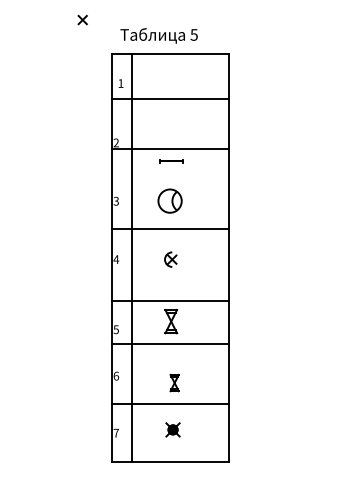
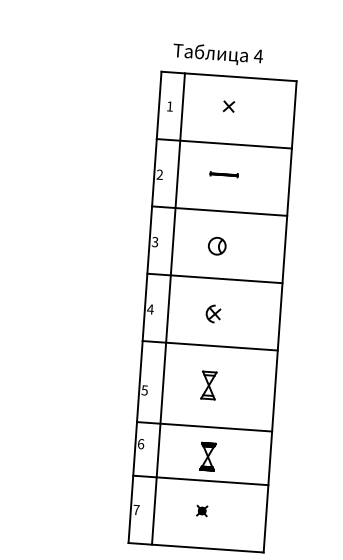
part: (82, 19) -> (228, 105), moved
text: (194, 34) -> (258, 55), 5 -> 4
line: (169, 99) -> (223, 143), moved
line: (169, 148) -> (219, 210), moved
part: (171, 161) -> (223, 175), moved
part: (169, 200) -> (216, 245), size x0.62
line: (169, 301) -> (209, 346), moved
line: (169, 344) -> (203, 426), moved
part: (174, 382) -> (207, 456), size x1.43
part: (172, 430) -> (201, 511), size x0.62

